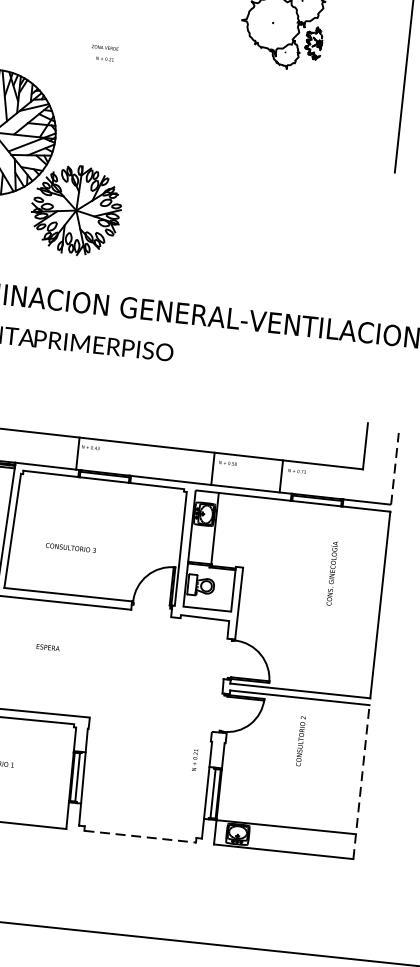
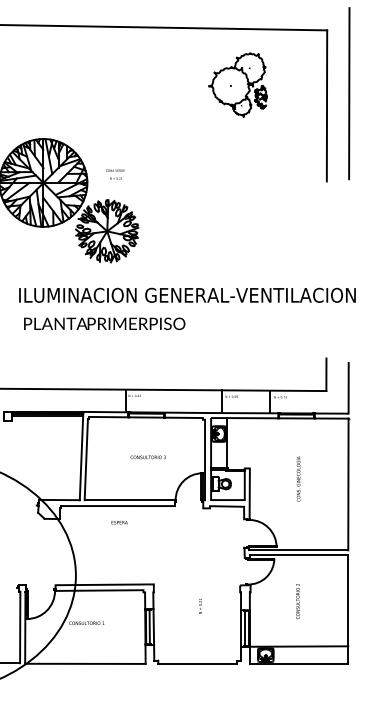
text: (104, 53) -> (115, 174), moved
line: (394, 467) -> (348, 387), dashed -> solid
text: (69, 548) -> (147, 457), moved
text: (332, 572) -> (298, 478), moved
text: (47, 647) -> (119, 522), moved
text: (300, 741) -> (297, 601), moved
text: (195, 758) -> (200, 605), moved
line: (361, 782) -> (348, 609), dashed -> solid
line: (141, 836) -> (198, 663), dashed -> solid

